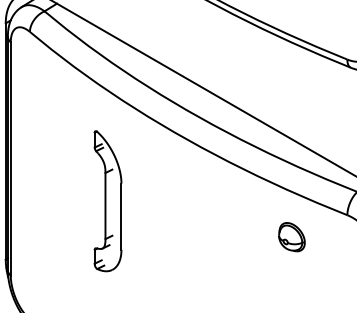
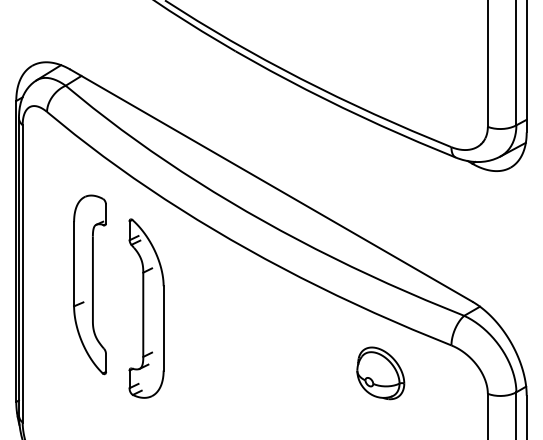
part: (63, 167) -> (89, 284), added
part: (107, 201) -> (146, 308), moved
part: (291, 237) -> (380, 373), size x1.43

